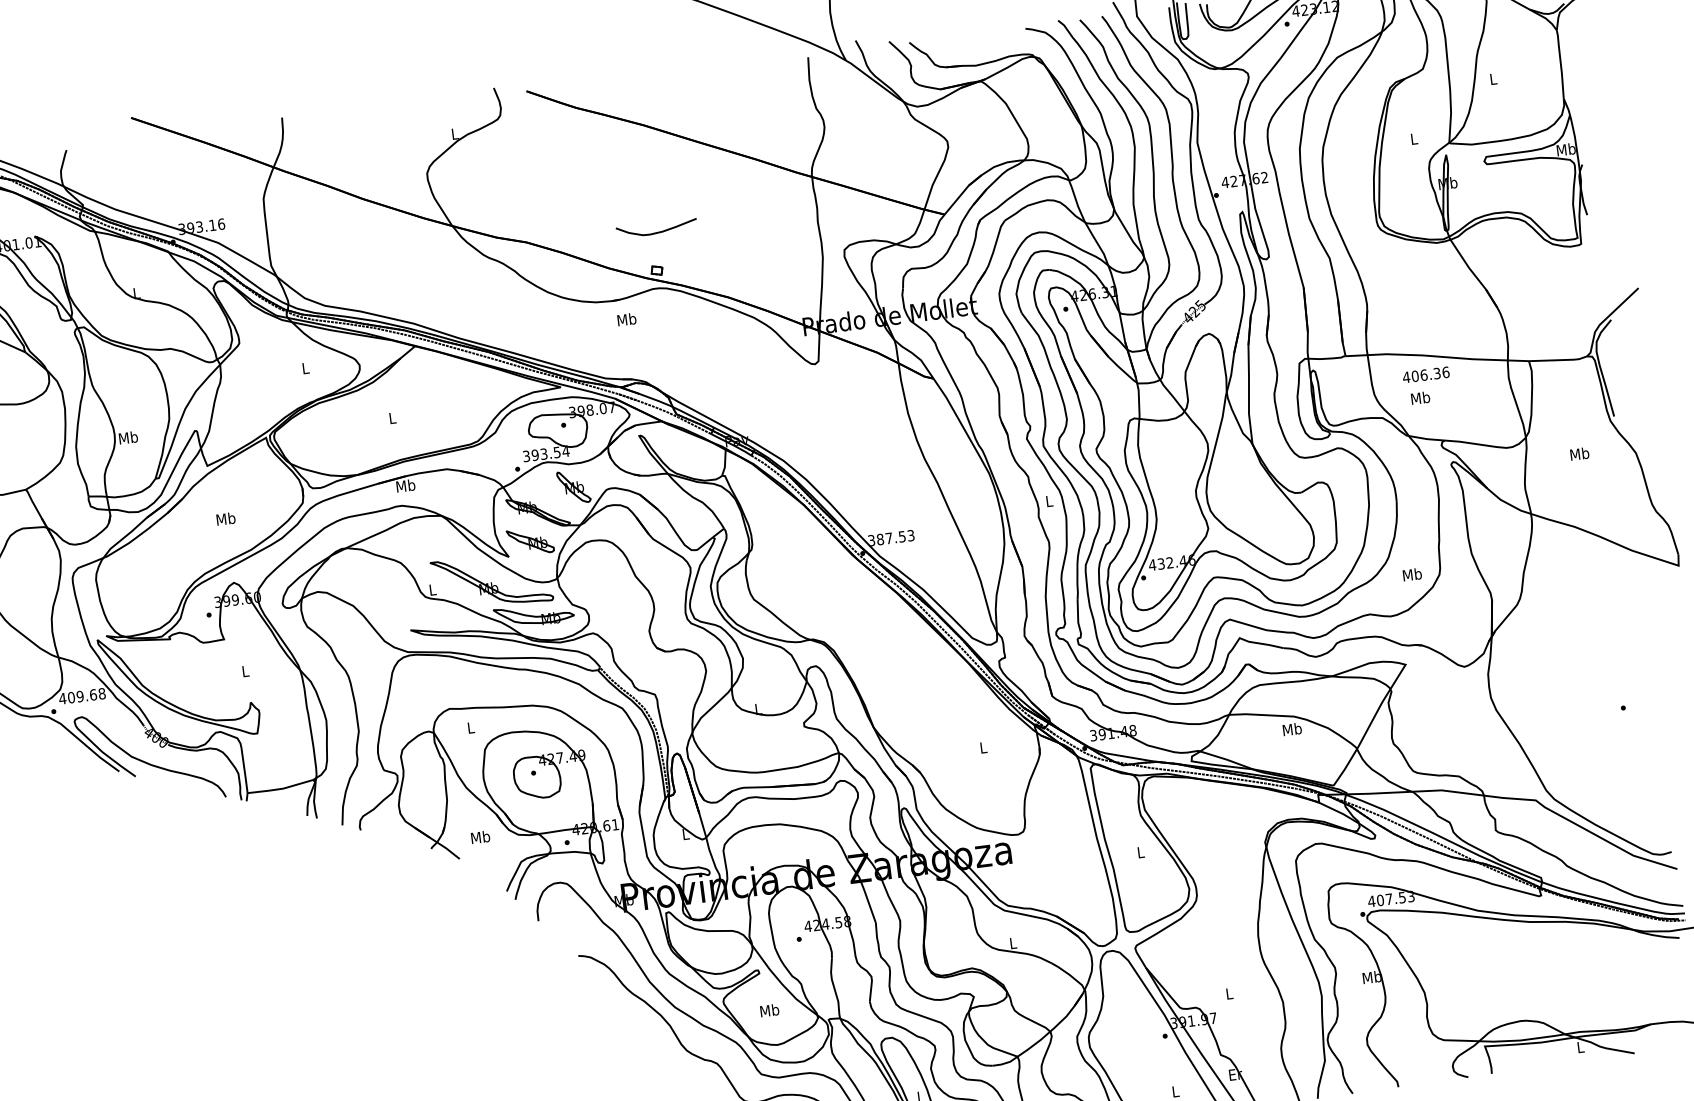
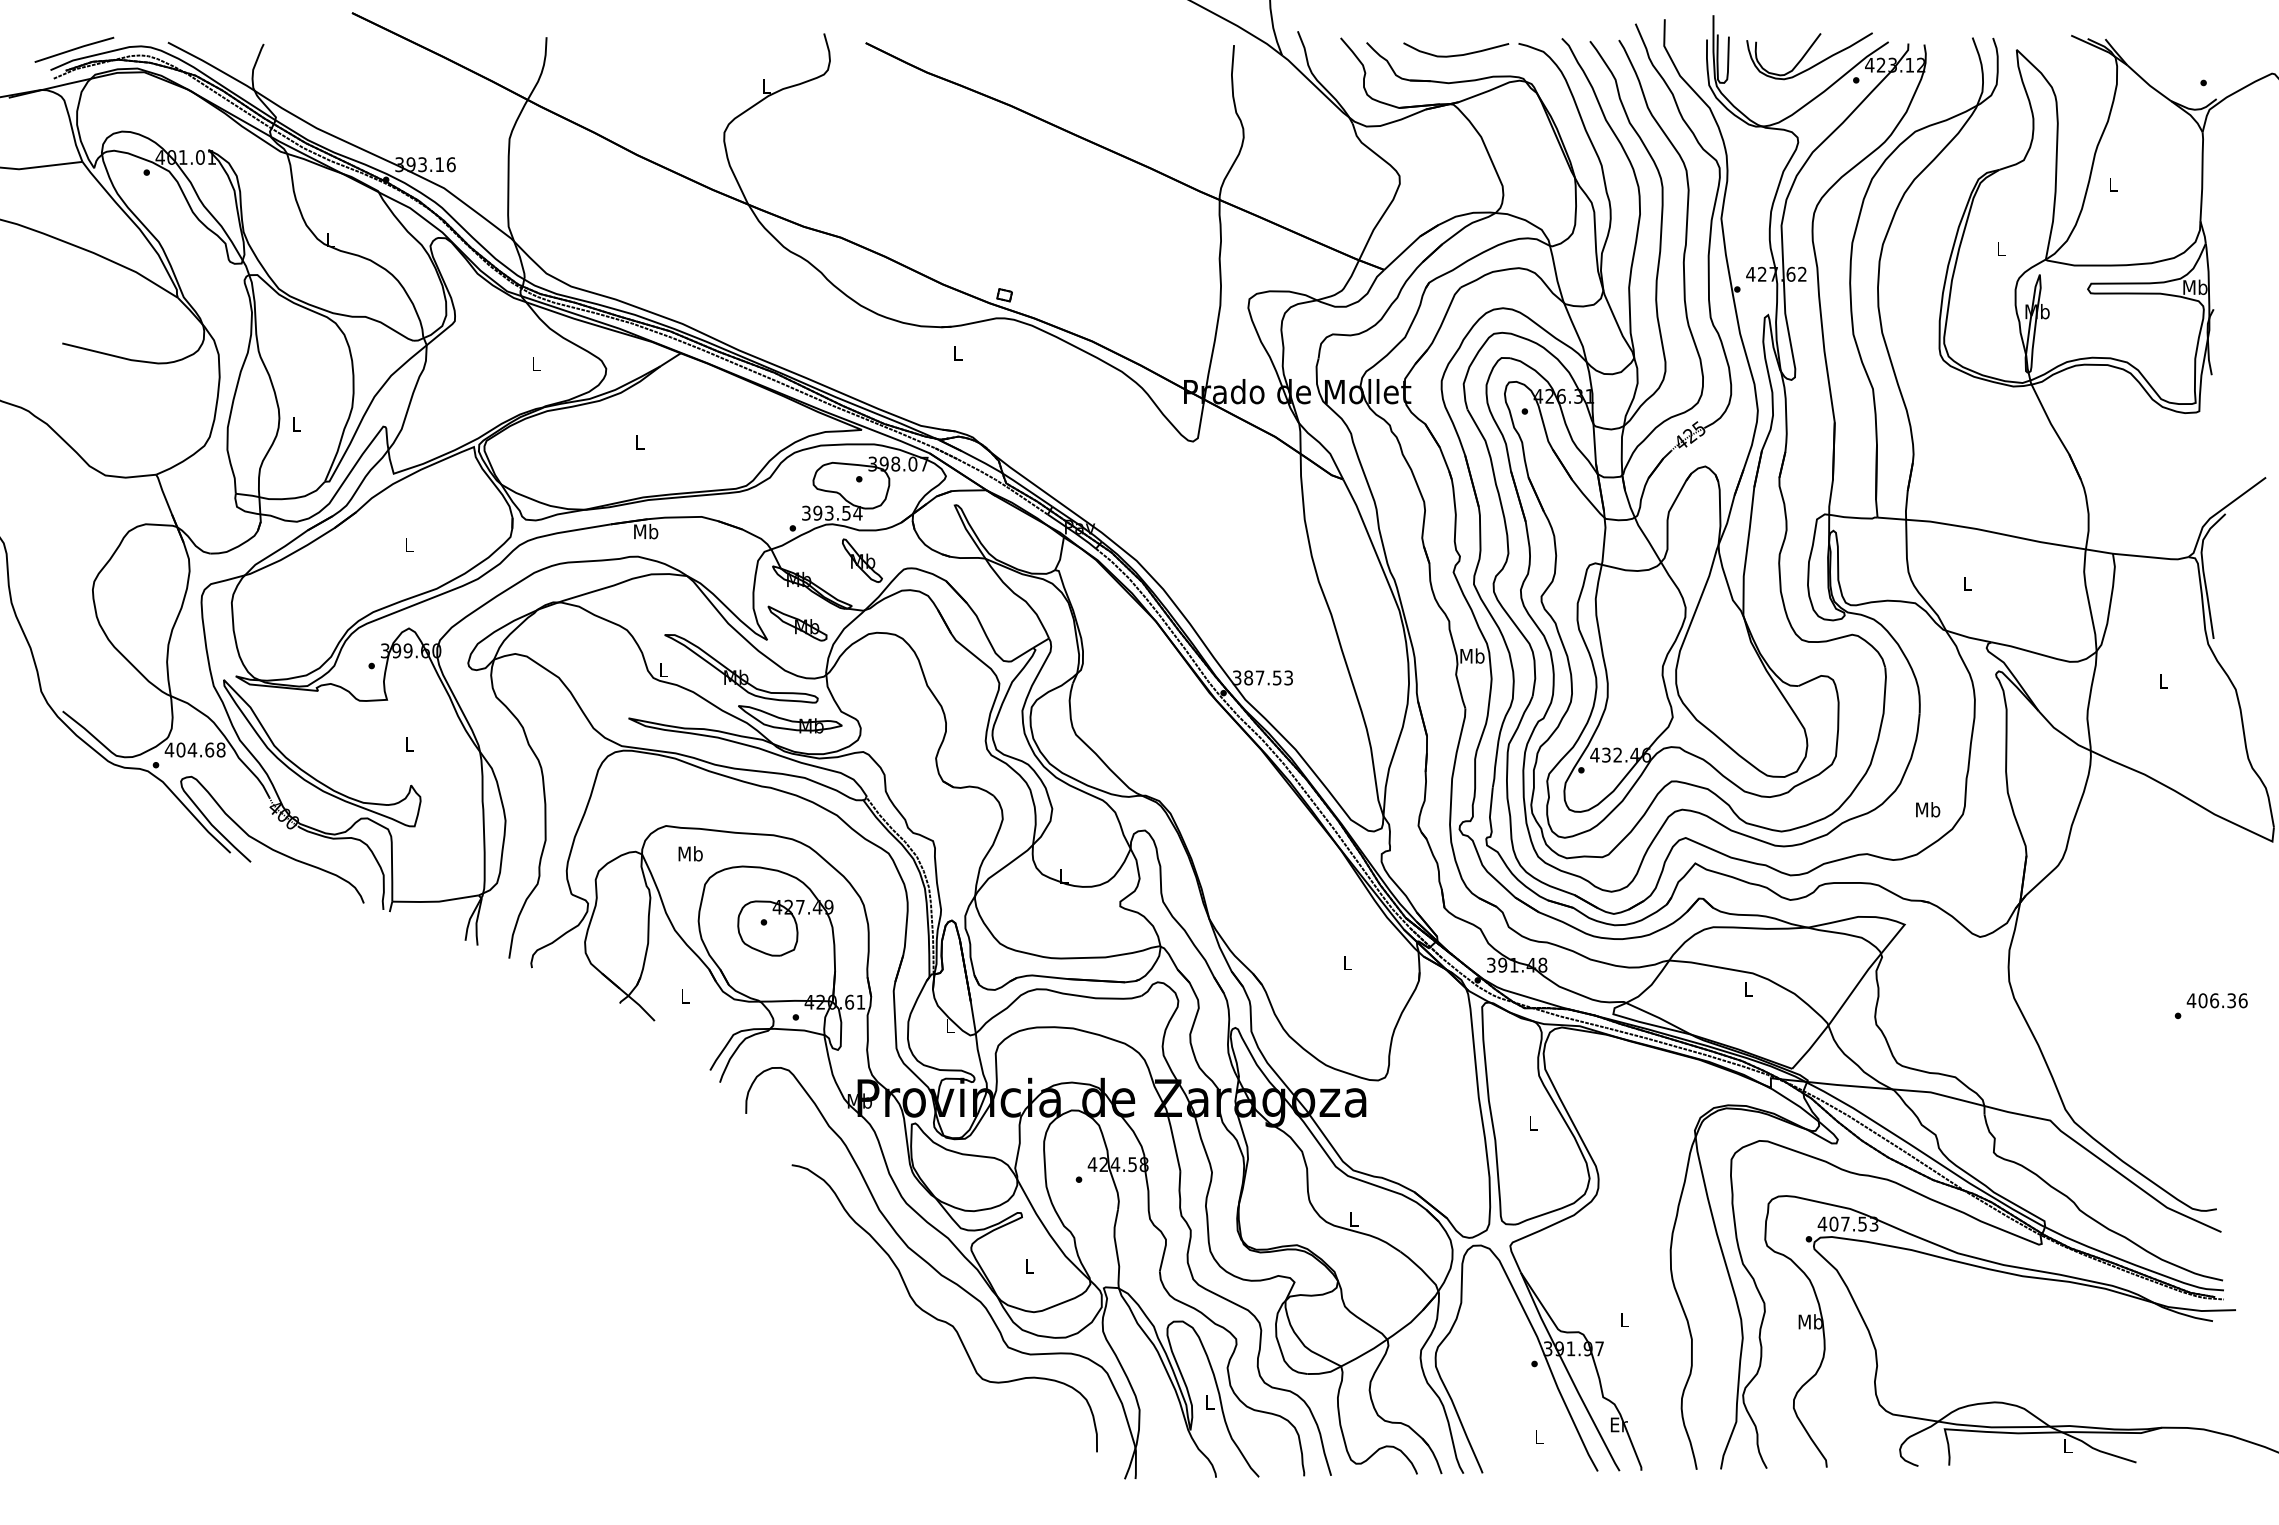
curve: (657, 231) -> (1456, 54), moved
text: (626, 319) -> (957, 353), Mb -> L
text: (1425, 374) -> (2216, 1000), moved
text: (1420, 397) -> (1967, 583), Mb -> L
text: (128, 437) -> (296, 424), Mb -> L
text: (1579, 453) -> (2163, 681), Mb -> L
text: (1049, 500) -> (1472, 655), L -> Mb
text: (226, 518) -> (409, 544), Mb -> L
text: (80, 696) -> (192, 749), 409.68 -> 404.68
text: (470, 727) -> (690, 853), L -> Mb
text: (1292, 729) -> (1748, 989), Mb -> L
text: (480, 837) -> (685, 996), Mb -> L
text: (769, 1010) -> (1029, 1266), Mb -> L

